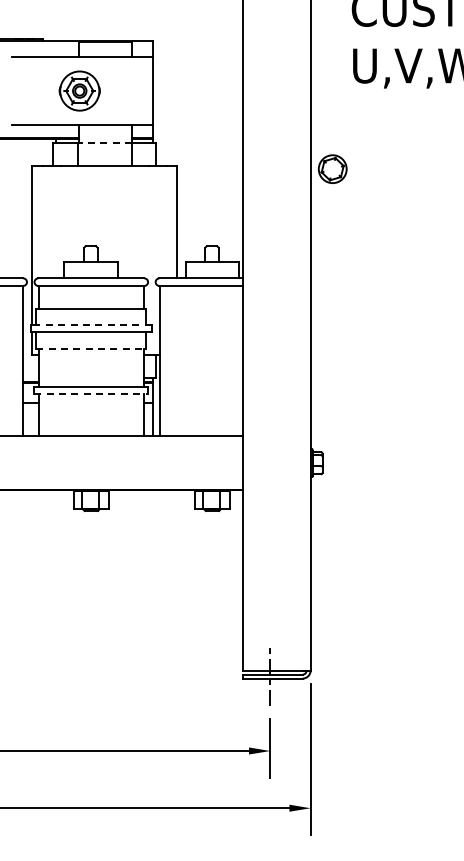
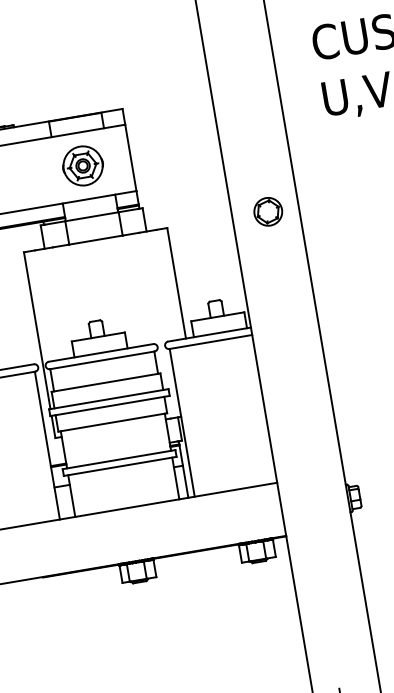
part: (79, 90) -> (82, 165), moved
line: (104, 142) -> (91, 216), dashed -> solid
part: (332, 168) -> (267, 211), moved
line: (91, 325) -> (109, 399), dashed -> solid
line: (91, 348) -> (112, 421), dashed -> solid
line: (91, 393) -> (120, 466), dashed -> solid

